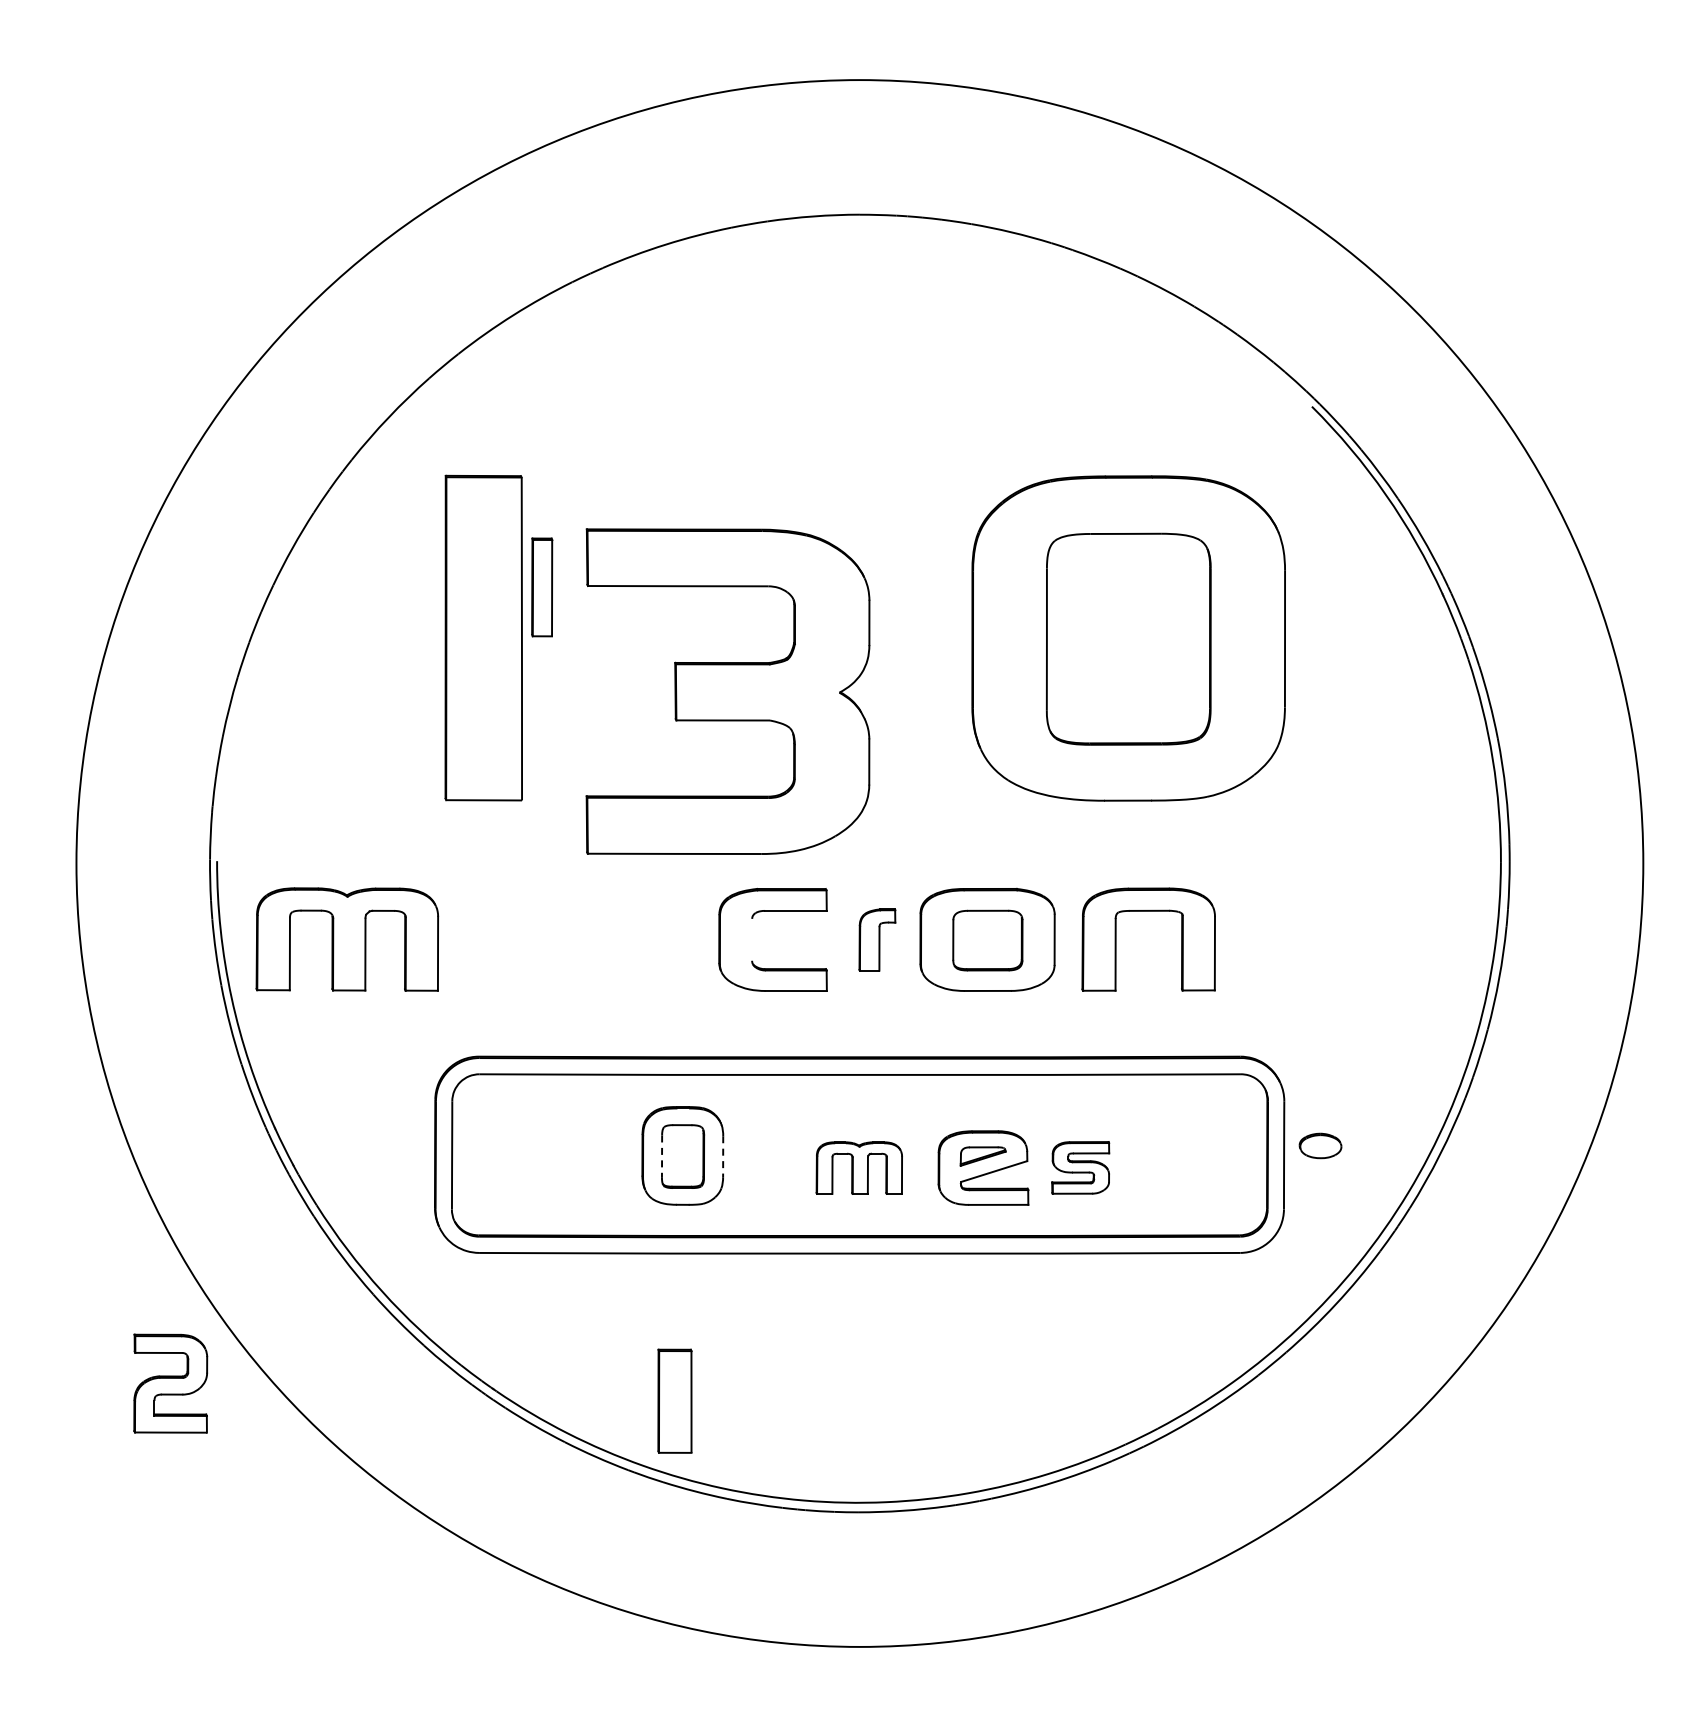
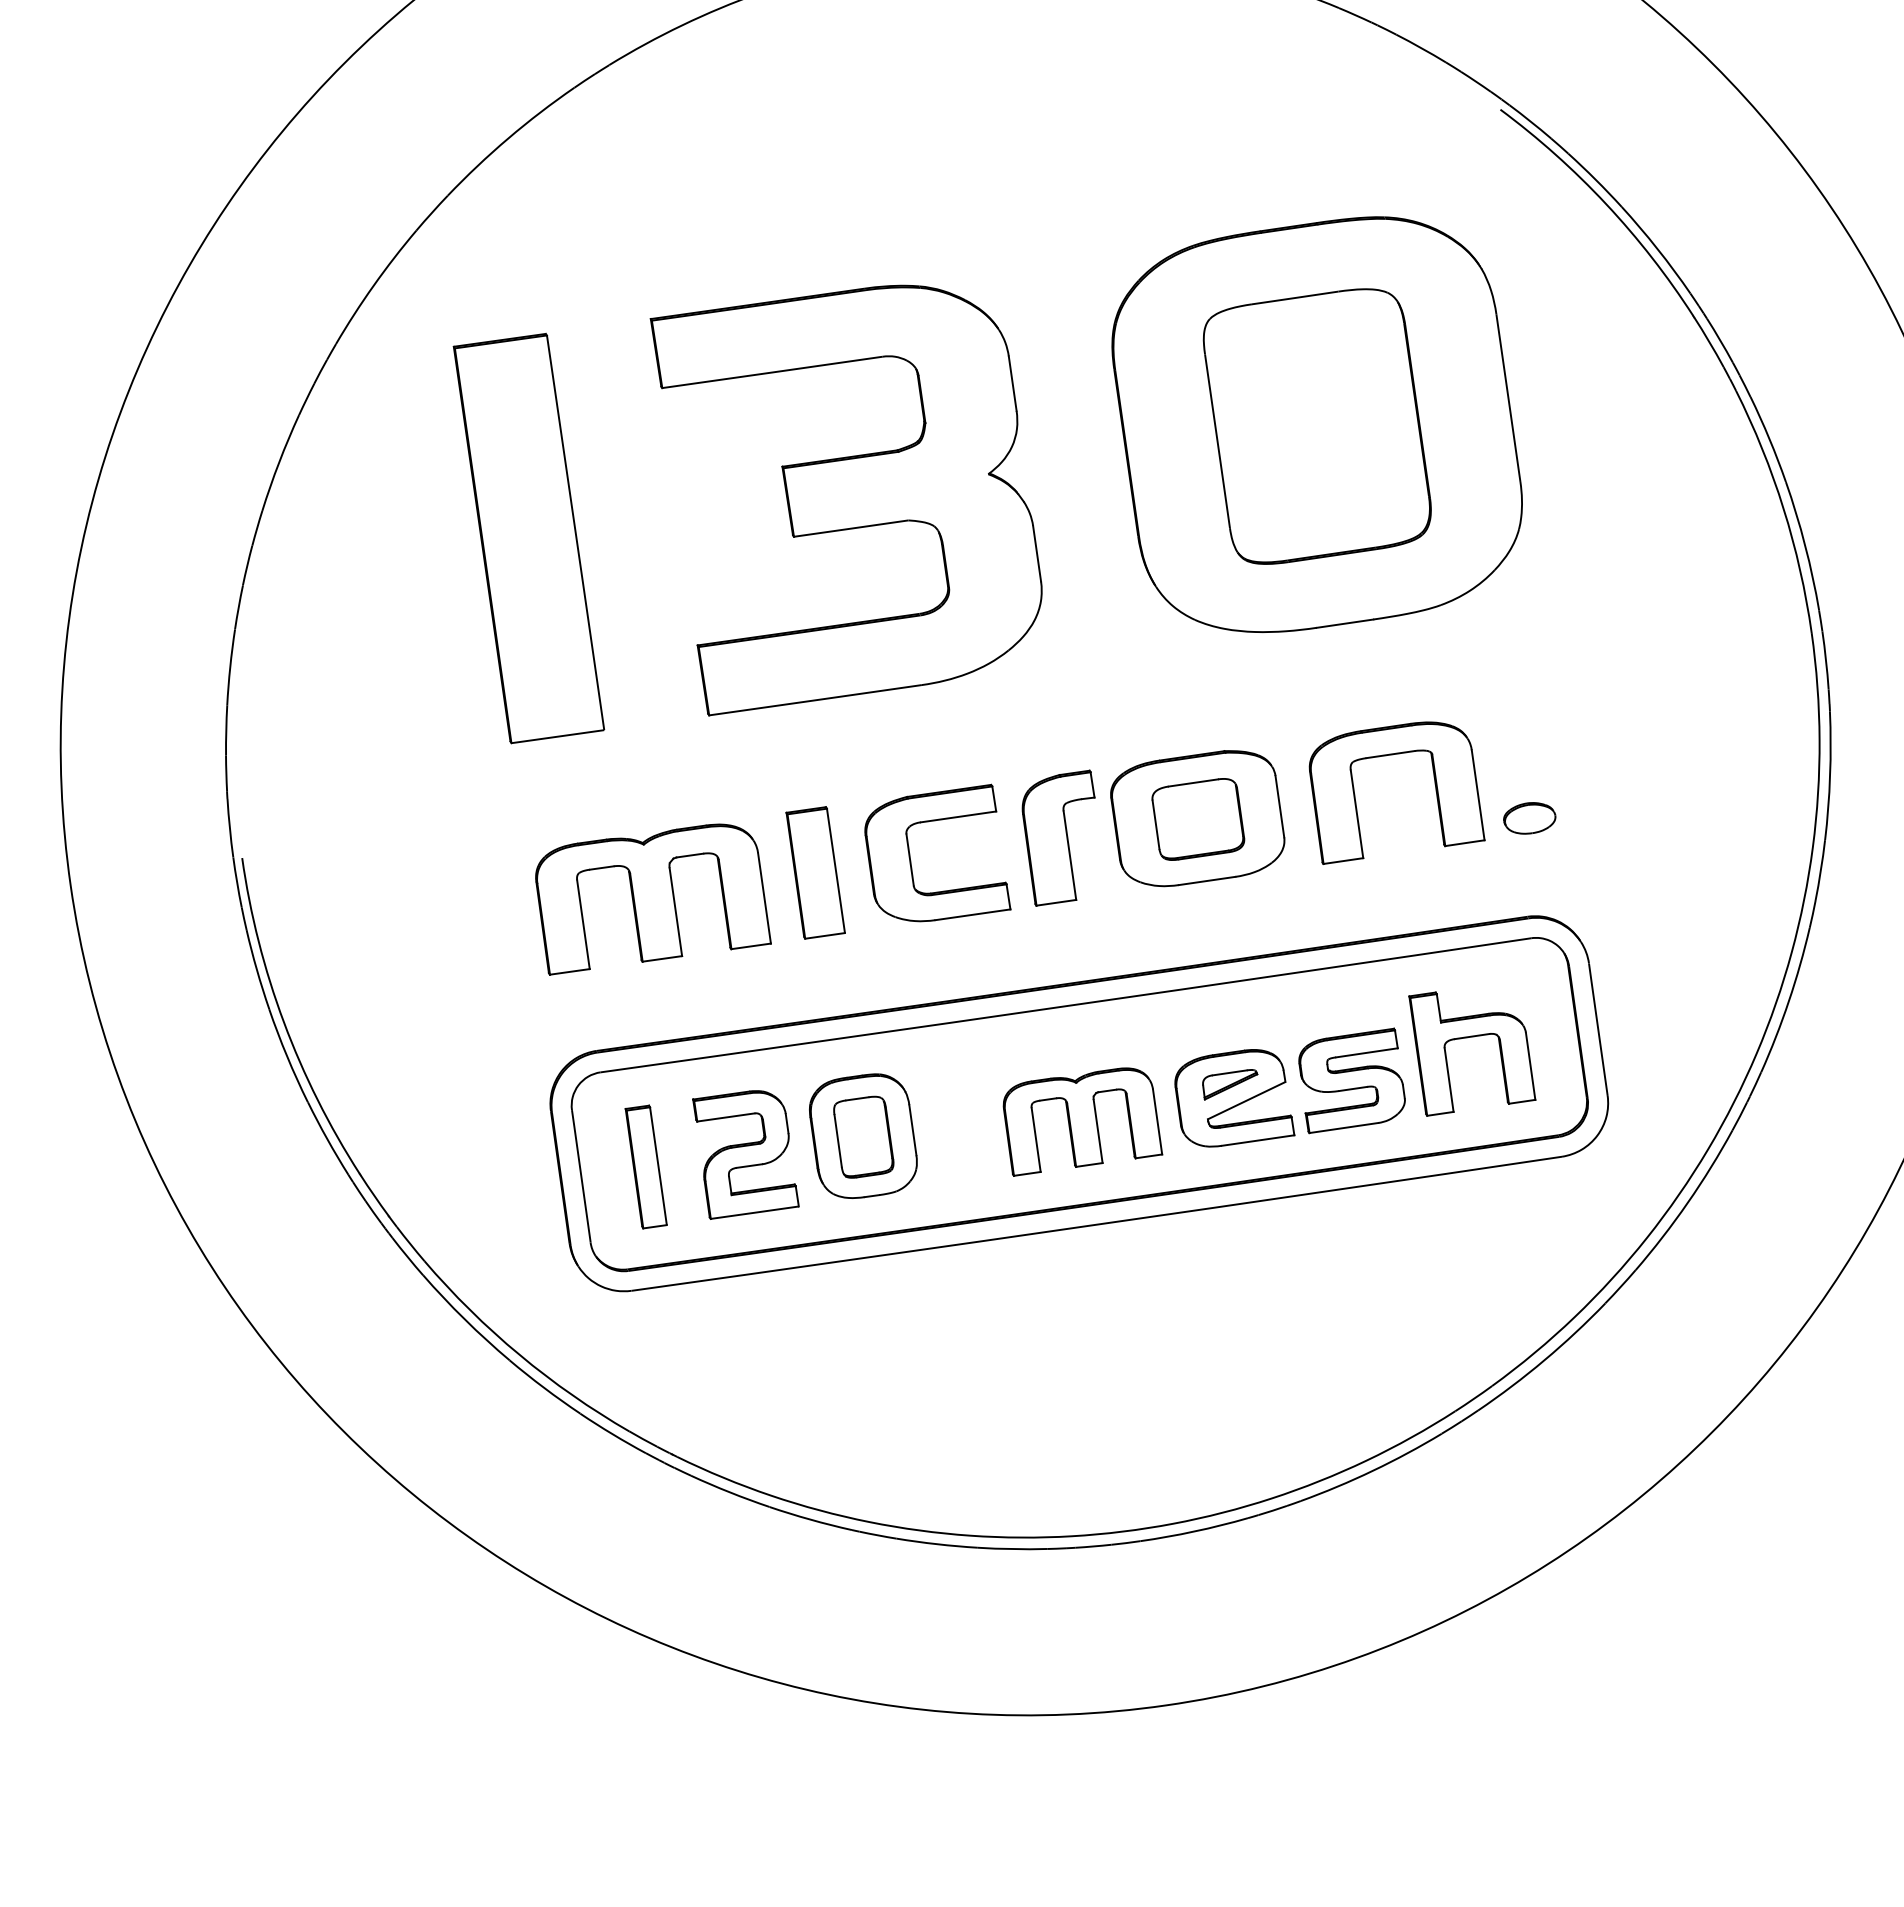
part: (542, 587) -> (646, 1167), moved
part: (727, 691) -> (851, 492), moved
part: (347, 939) -> (651, 896), moved
line: (752, 939) -> (910, 859), added
part: (877, 939) -> (1063, 837), size x1.67
part: (1320, 1145) -> (1529, 817), moved
part: (1180, 1147) -> (1470, 1038), added
line: (662, 1157) -> (838, 1141), dashed -> solid
line: (723, 1157) -> (913, 1131), dashed -> solid
part: (859, 1167) -> (1081, 1119), size x1.43
part: (1080, 1167) -> (1351, 1080), size x1.43
part: (170, 1383) -> (745, 1152), moved
part: (674, 1400) -> (814, 872), moved

